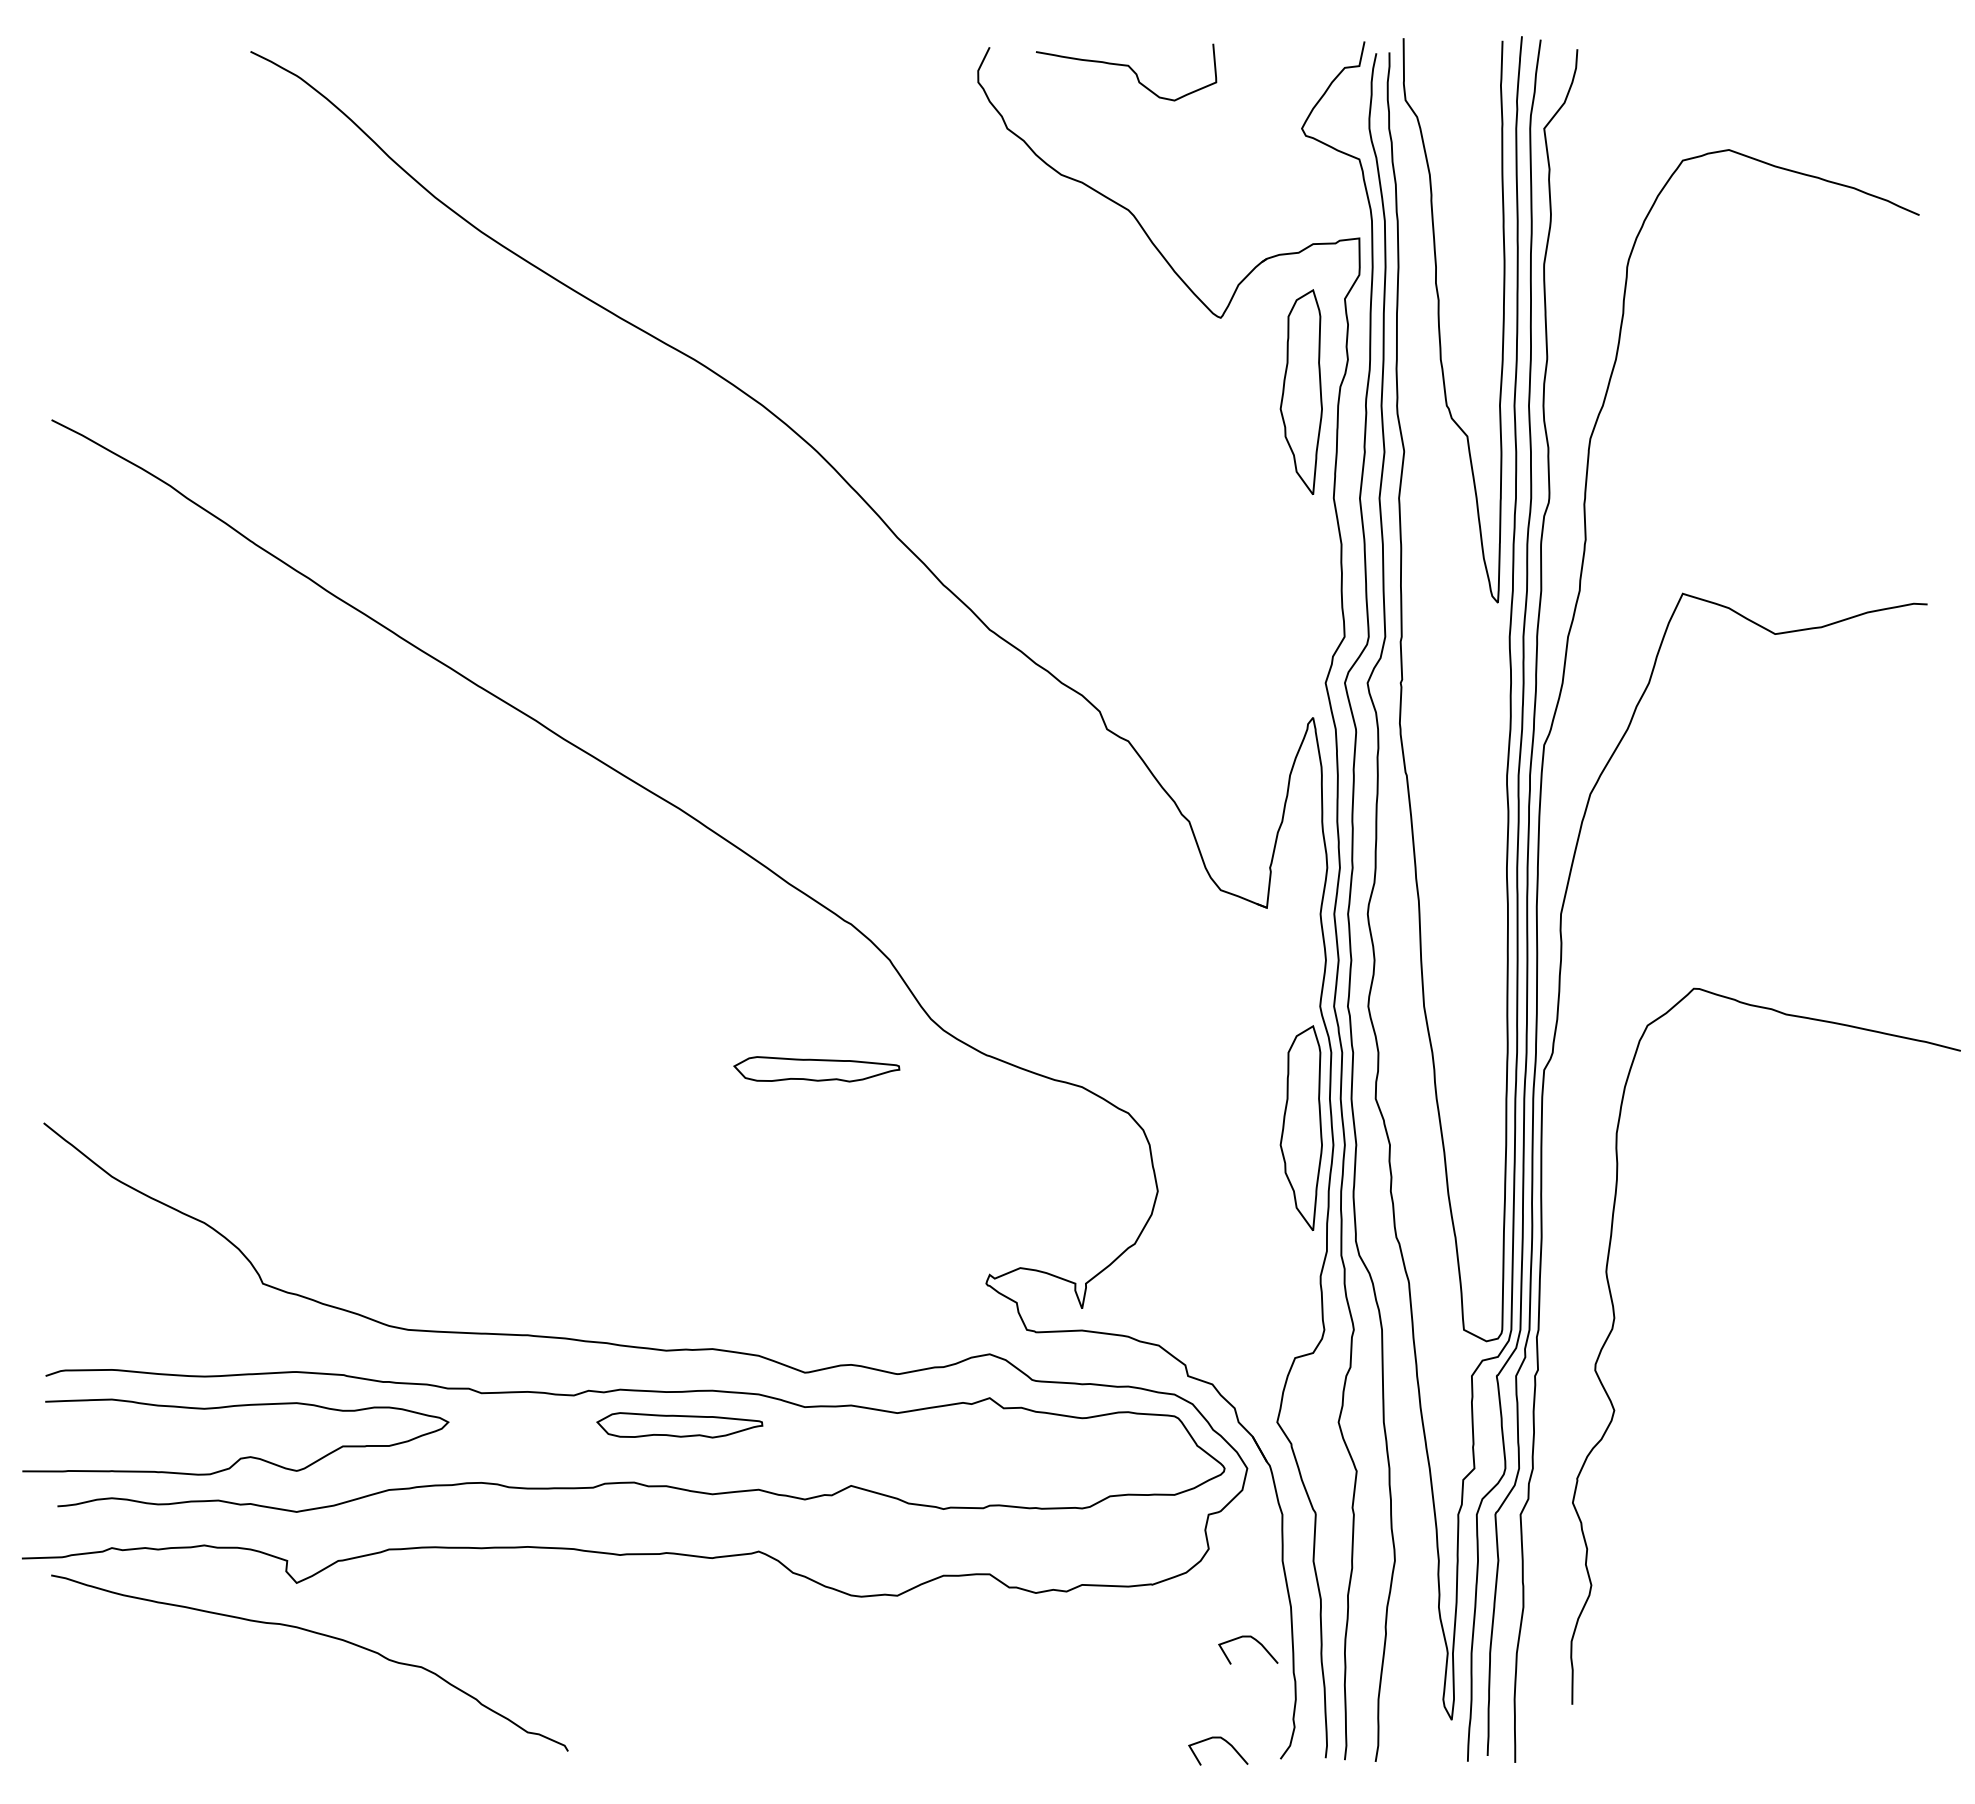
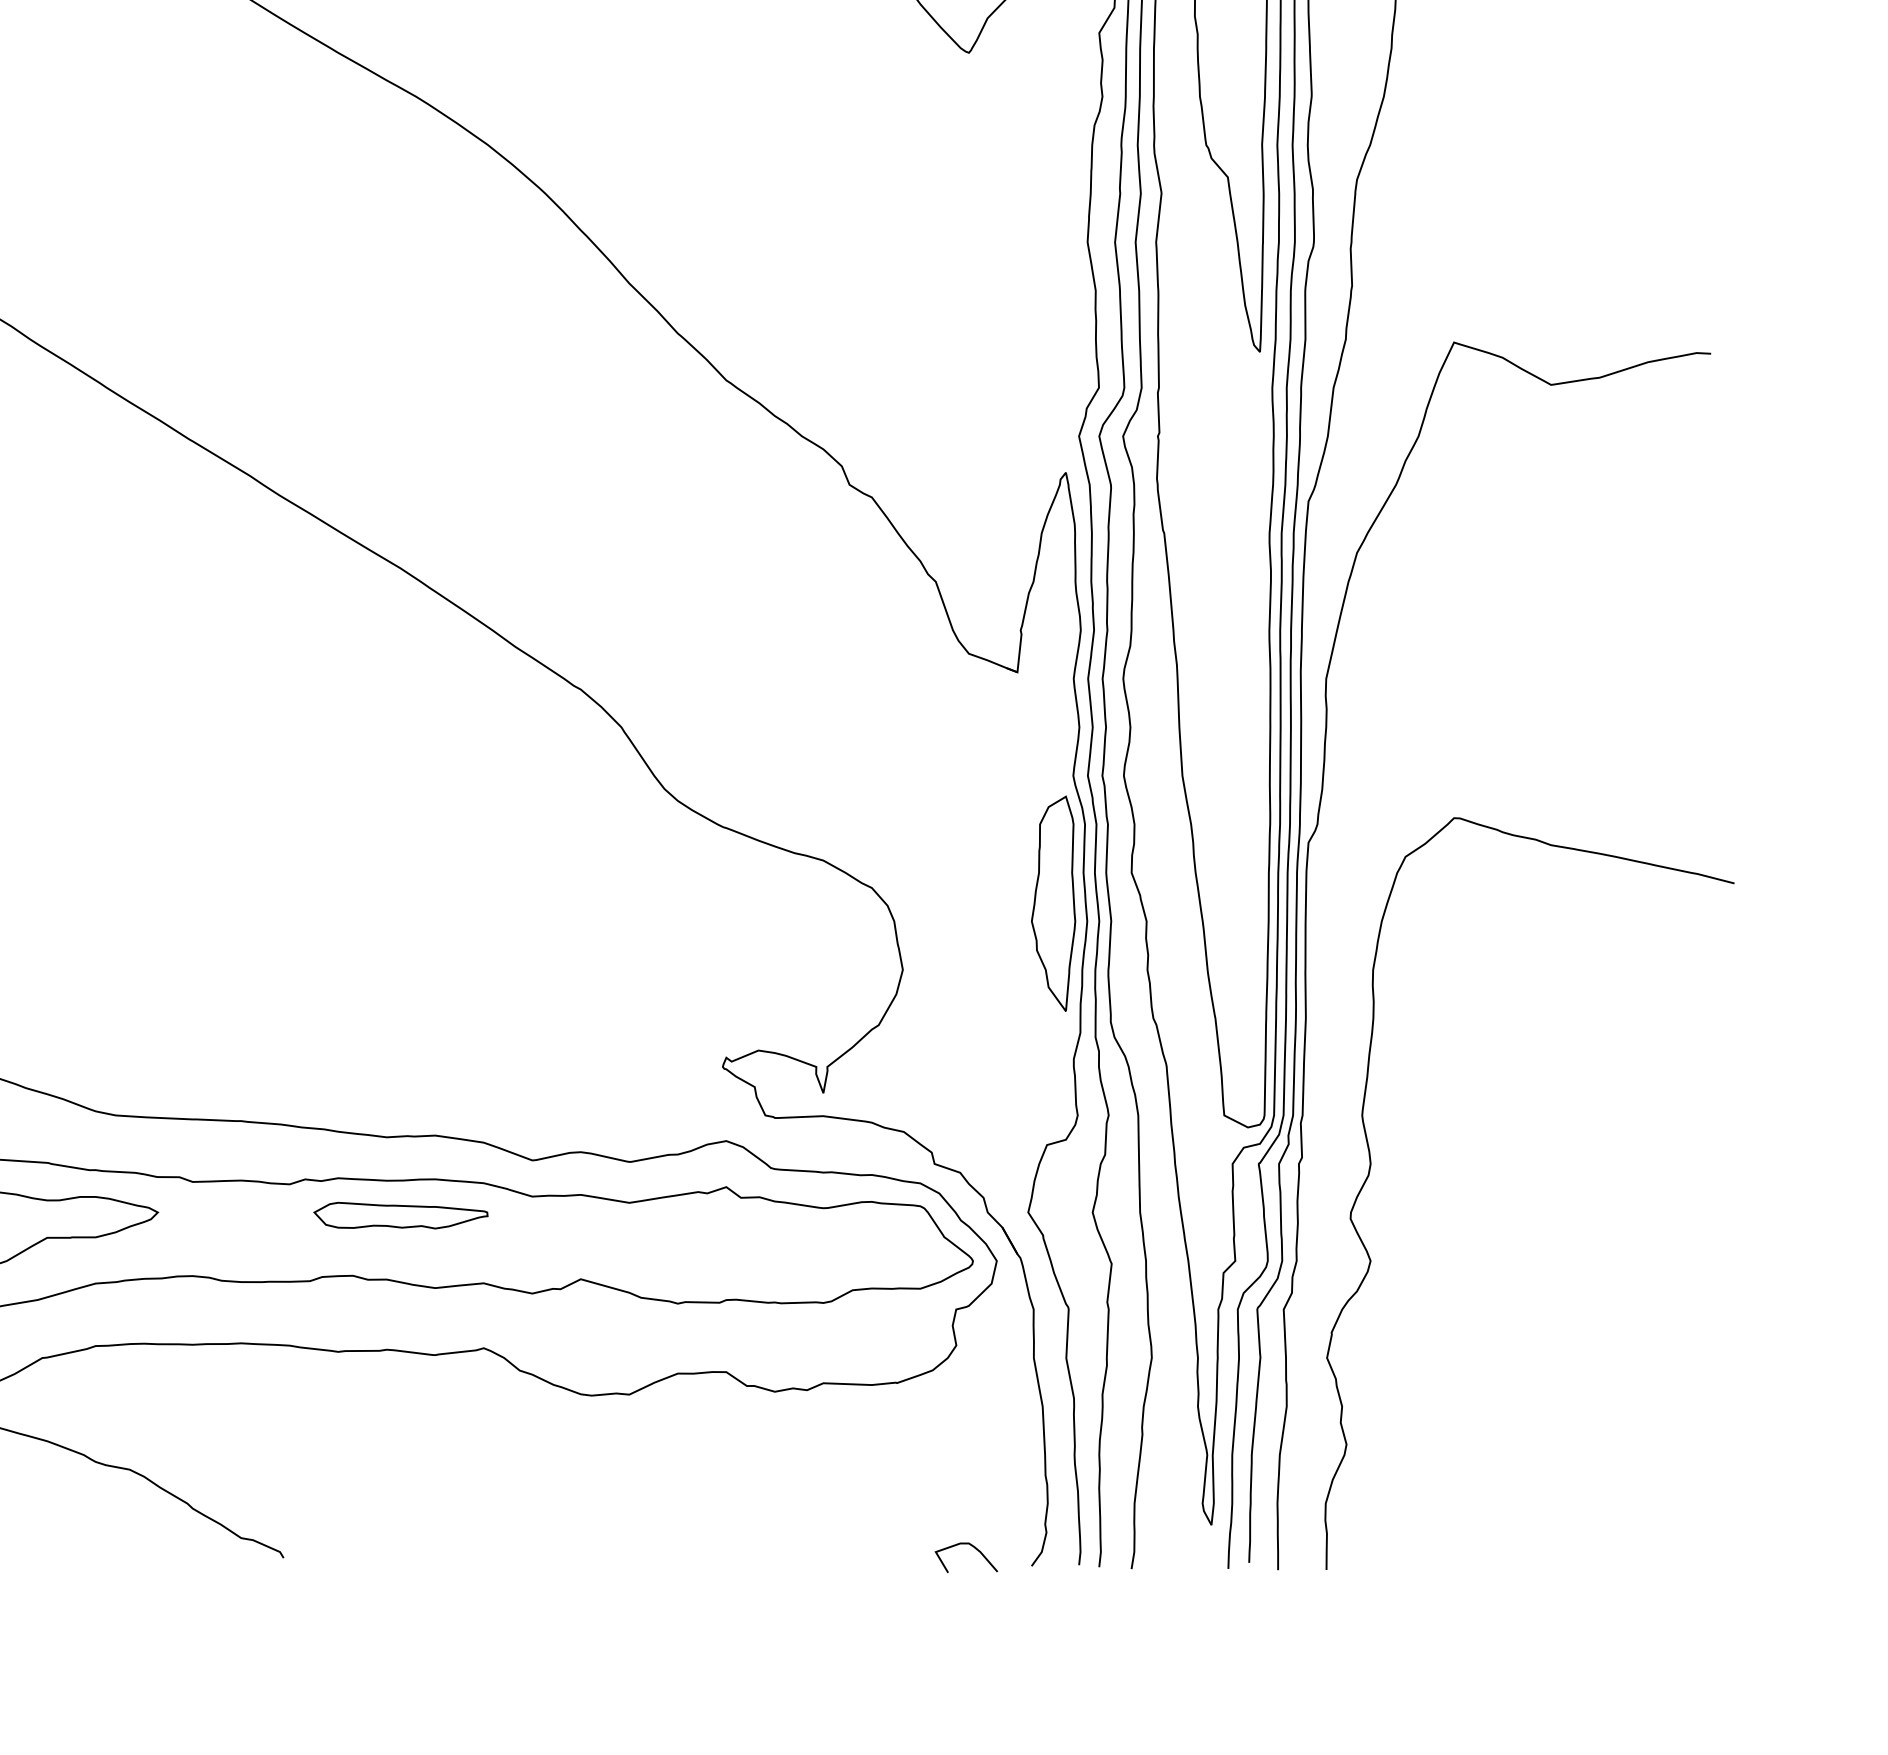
part: (1300, 391) -> (1052, 130), removed
part: (816, 1069) -> (544, 842), removed
curve: (1615, 1318) -> (1371, 1164), moved
curve: (1254, 1640) -> (1004, 1441), removed

